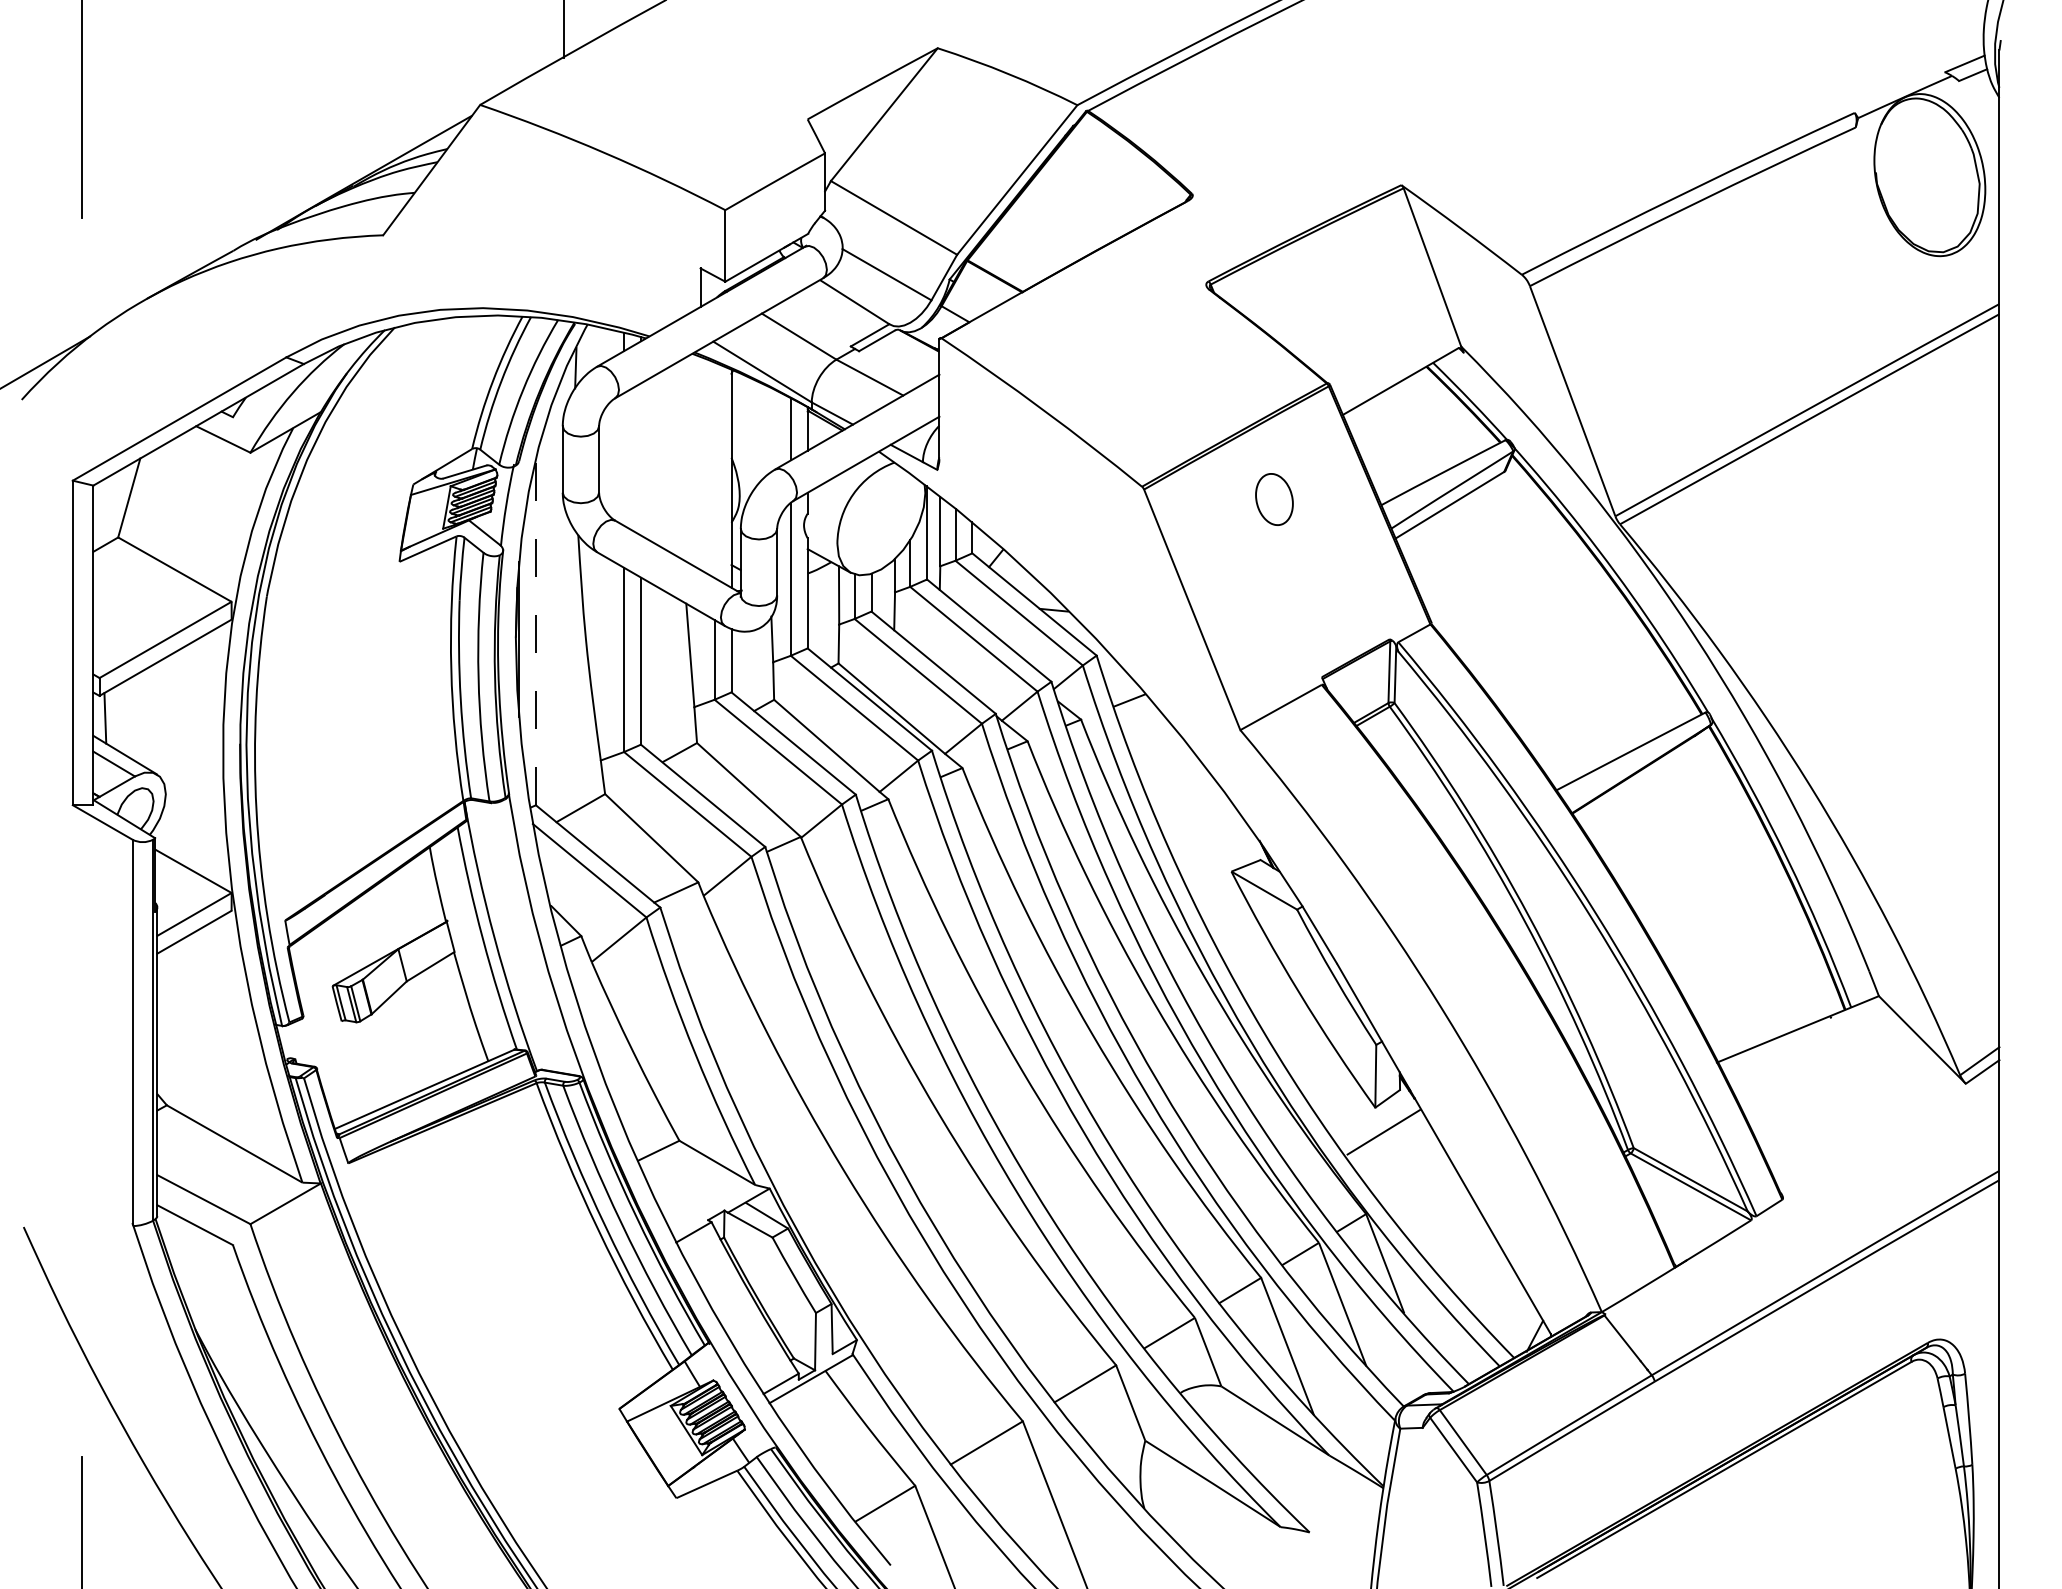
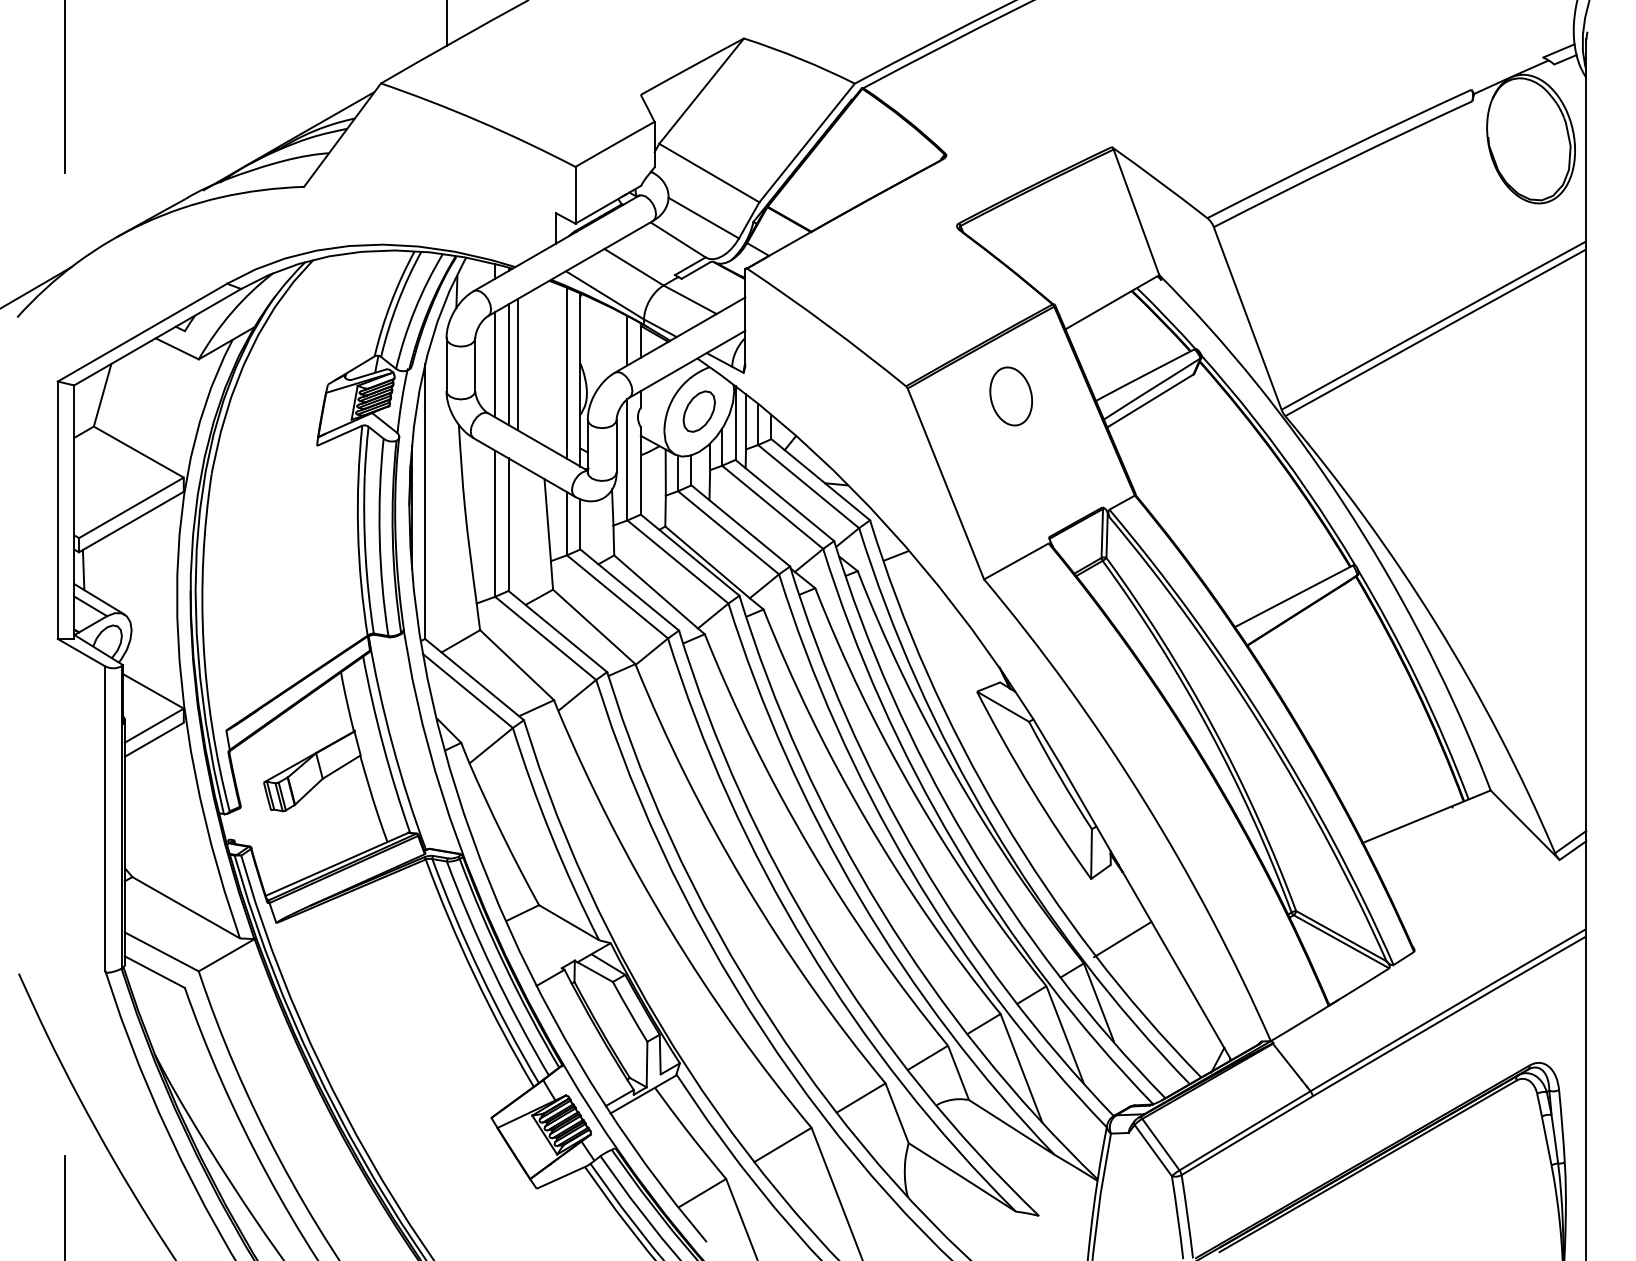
line: (624, 459) -> (495, 364), added
line: (640, 459) -> (508, 364), added
line: (652, 459) -> (517, 364), added
line: (715, 469) -> (567, 372), added
part: (1273, 499) -> (1010, 396), size x1.43
part: (880, 518) -> (698, 411), added
line: (536, 631) -> (425, 501), dashed -> solid
line: (1383, 1132) -> (1122, 939), moved

